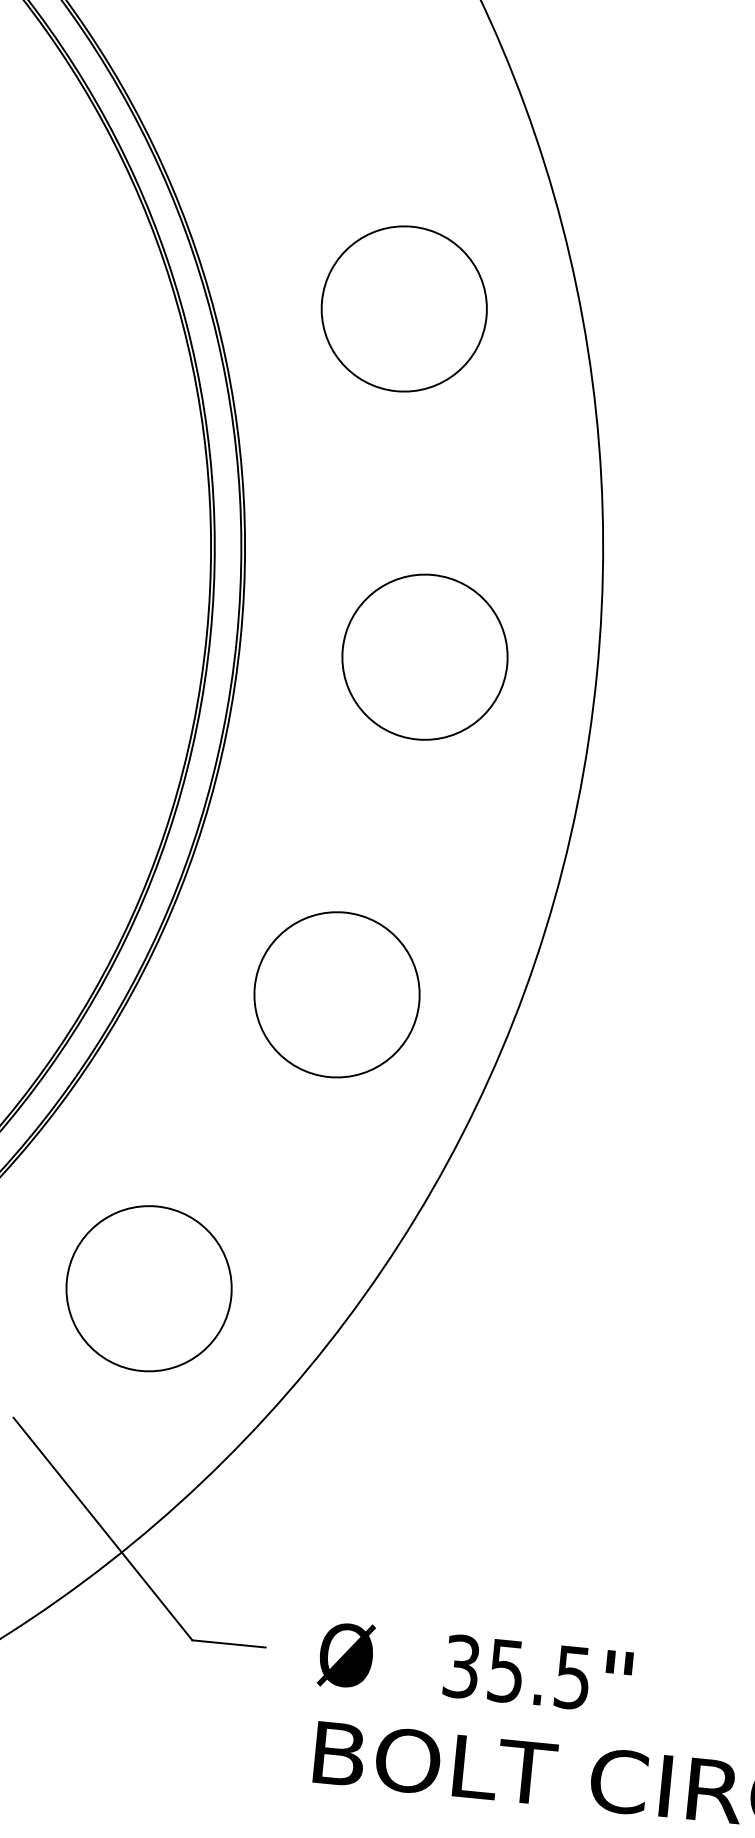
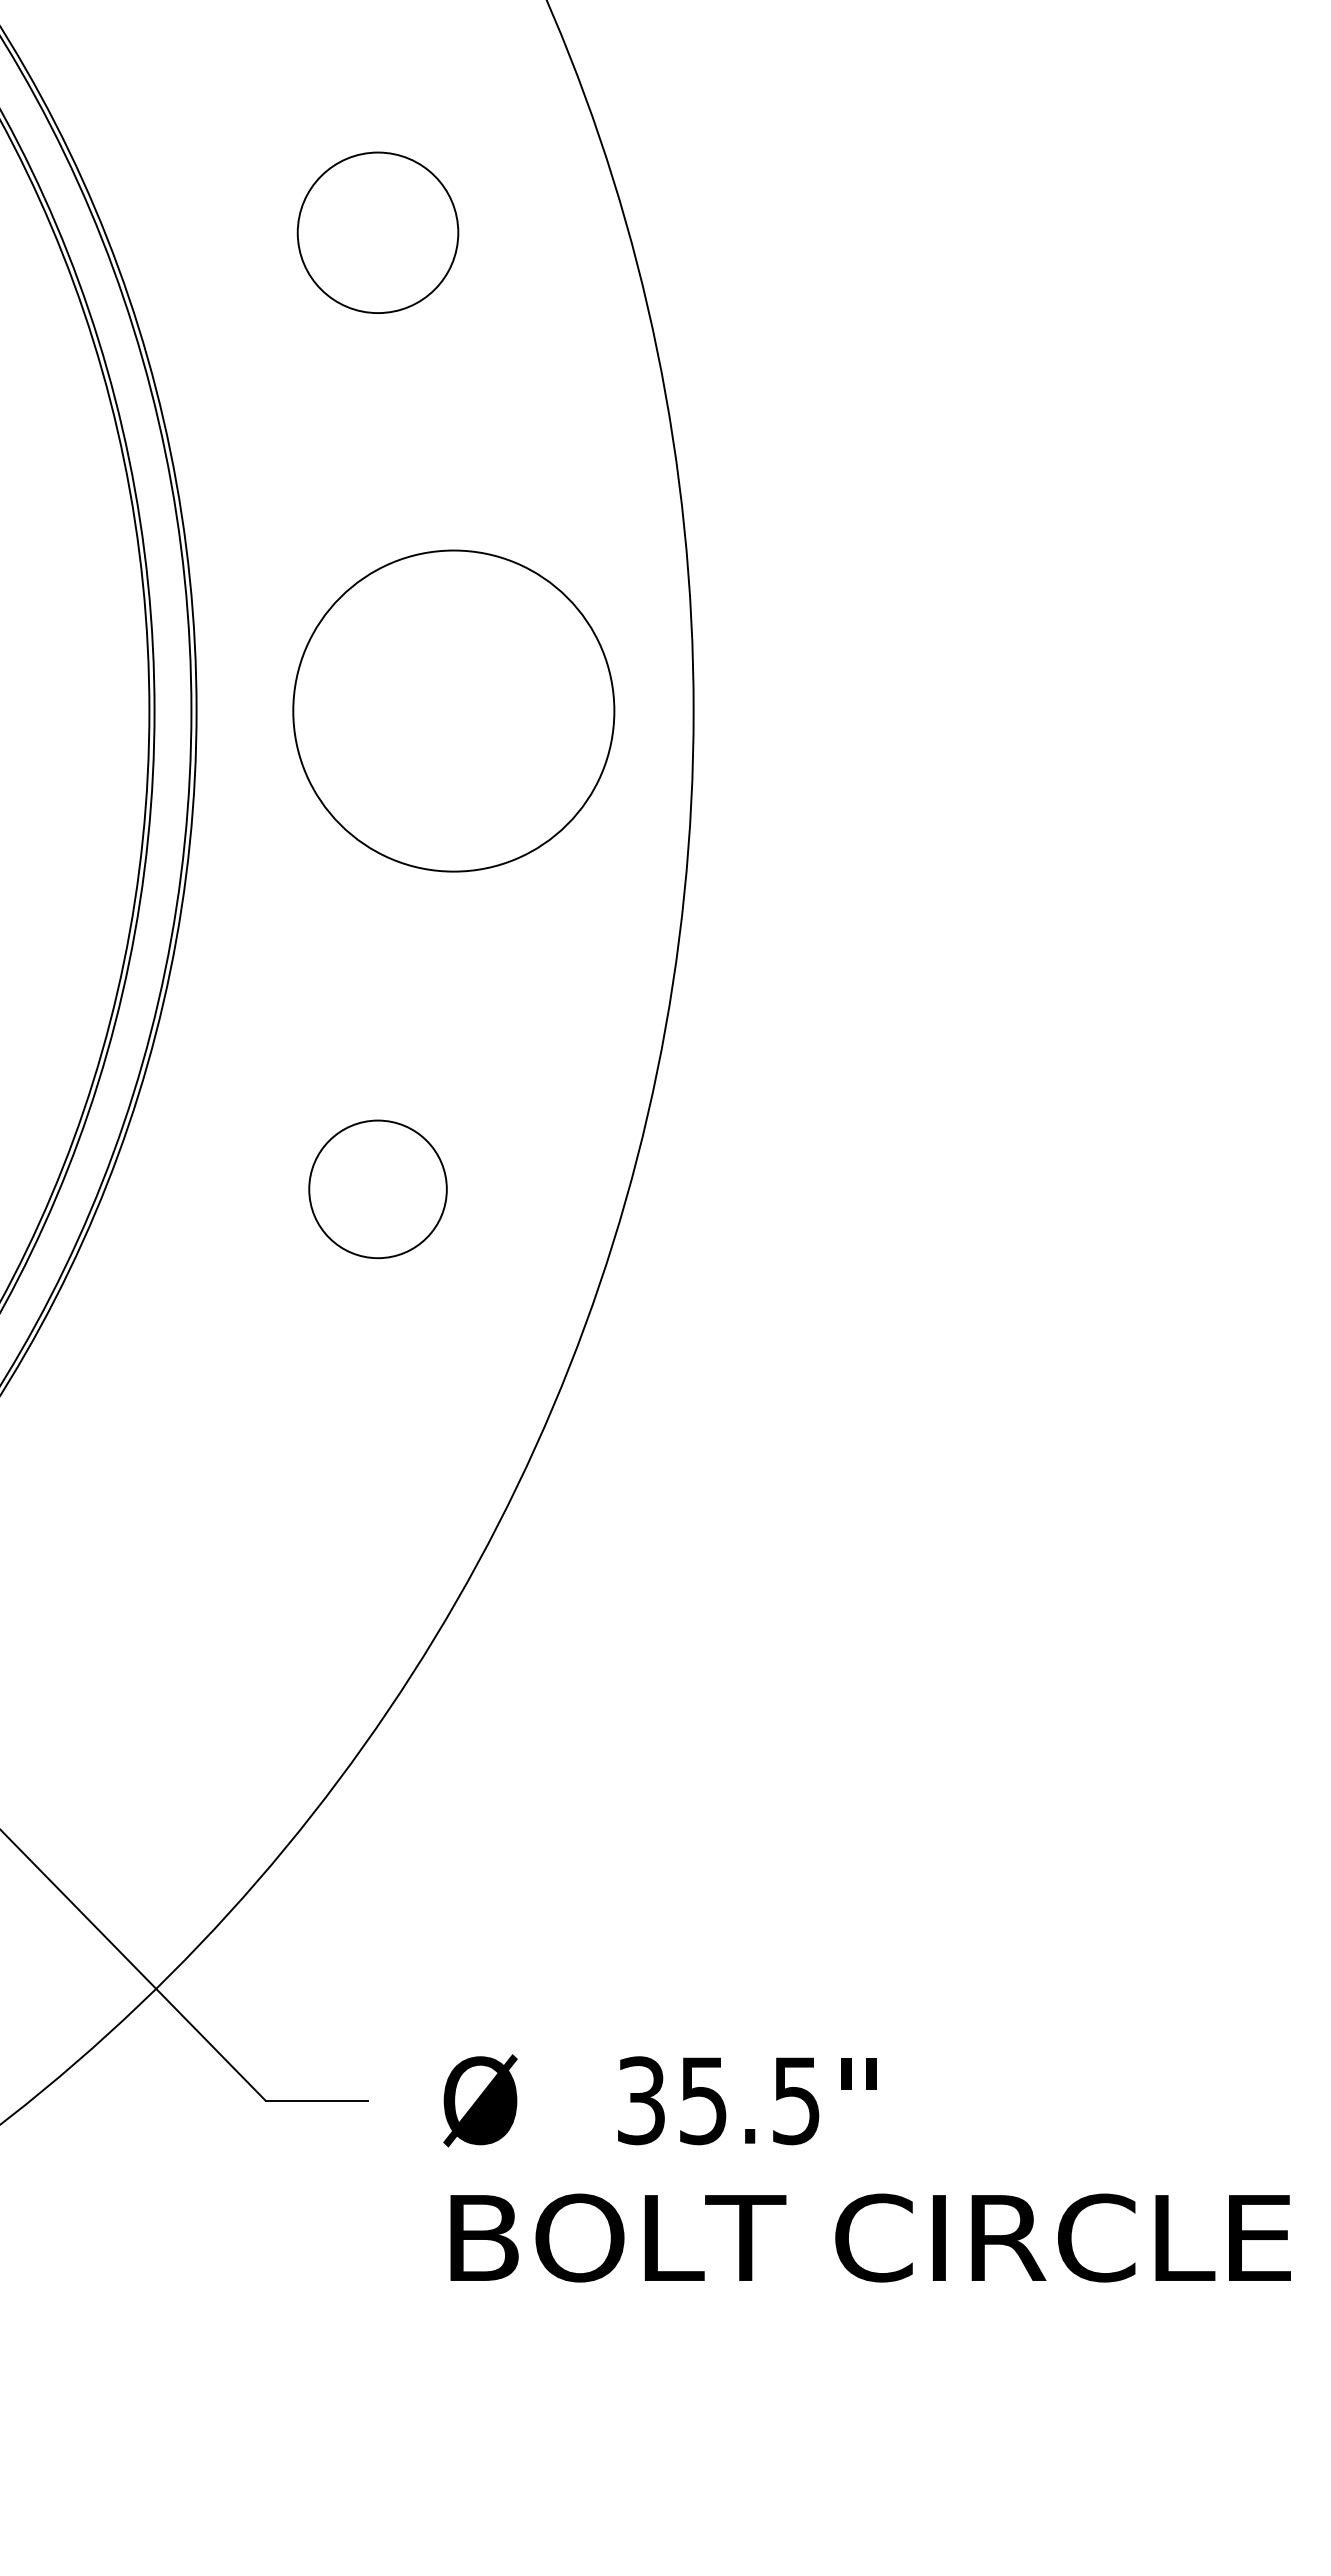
circle: (403, 308) -> (377, 232), size x0.7
circle: (424, 656) -> (453, 710), size x1.4
circle: (336, 994) -> (377, 1189), size x0.6
circle: (148, 1288) -> (157, 1620), removed

